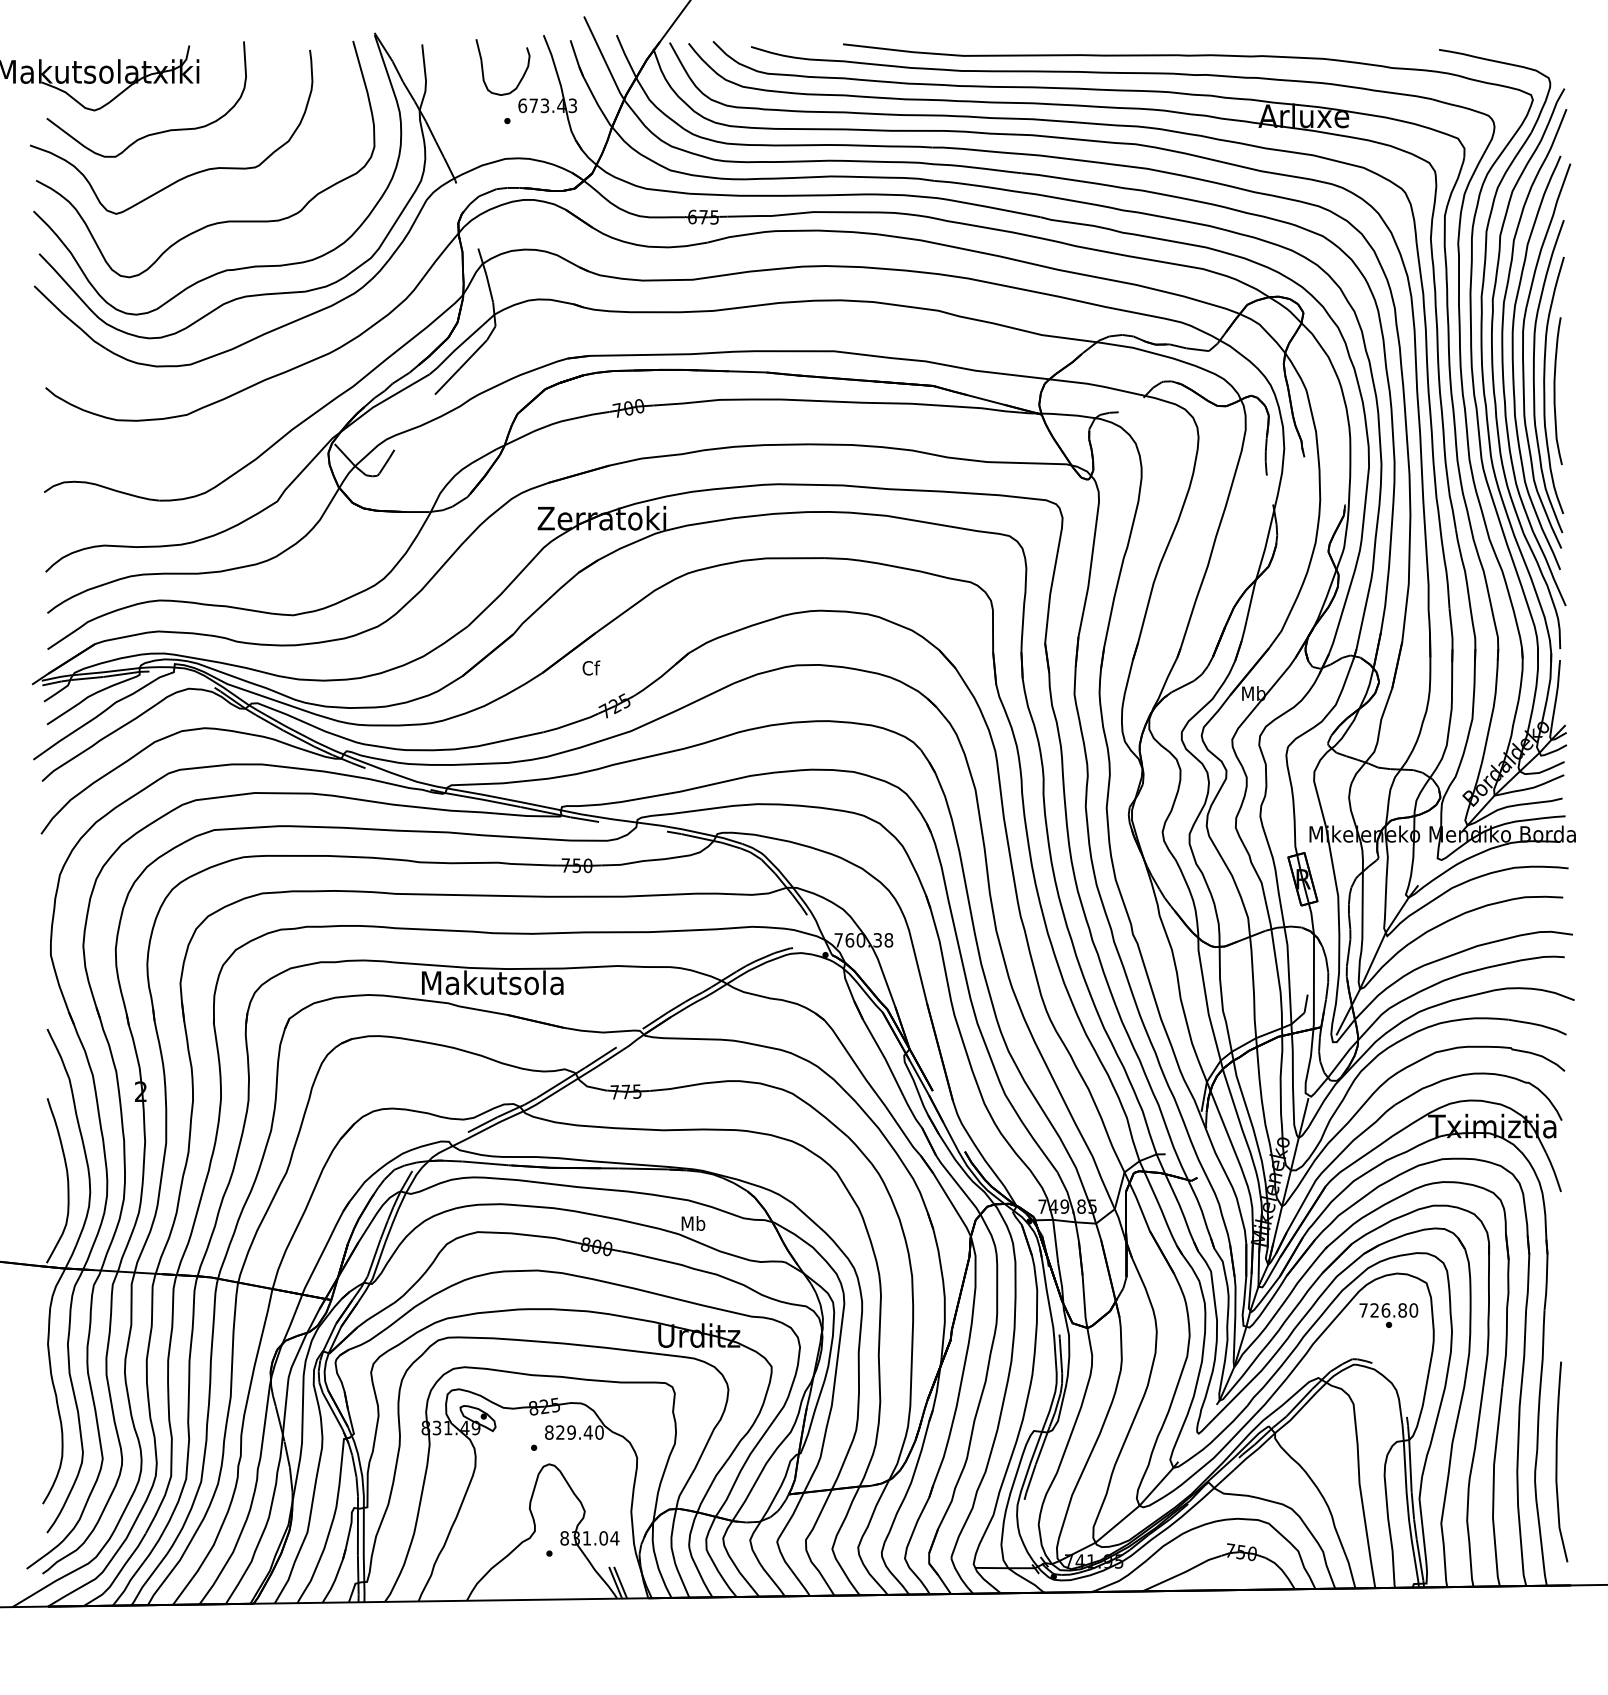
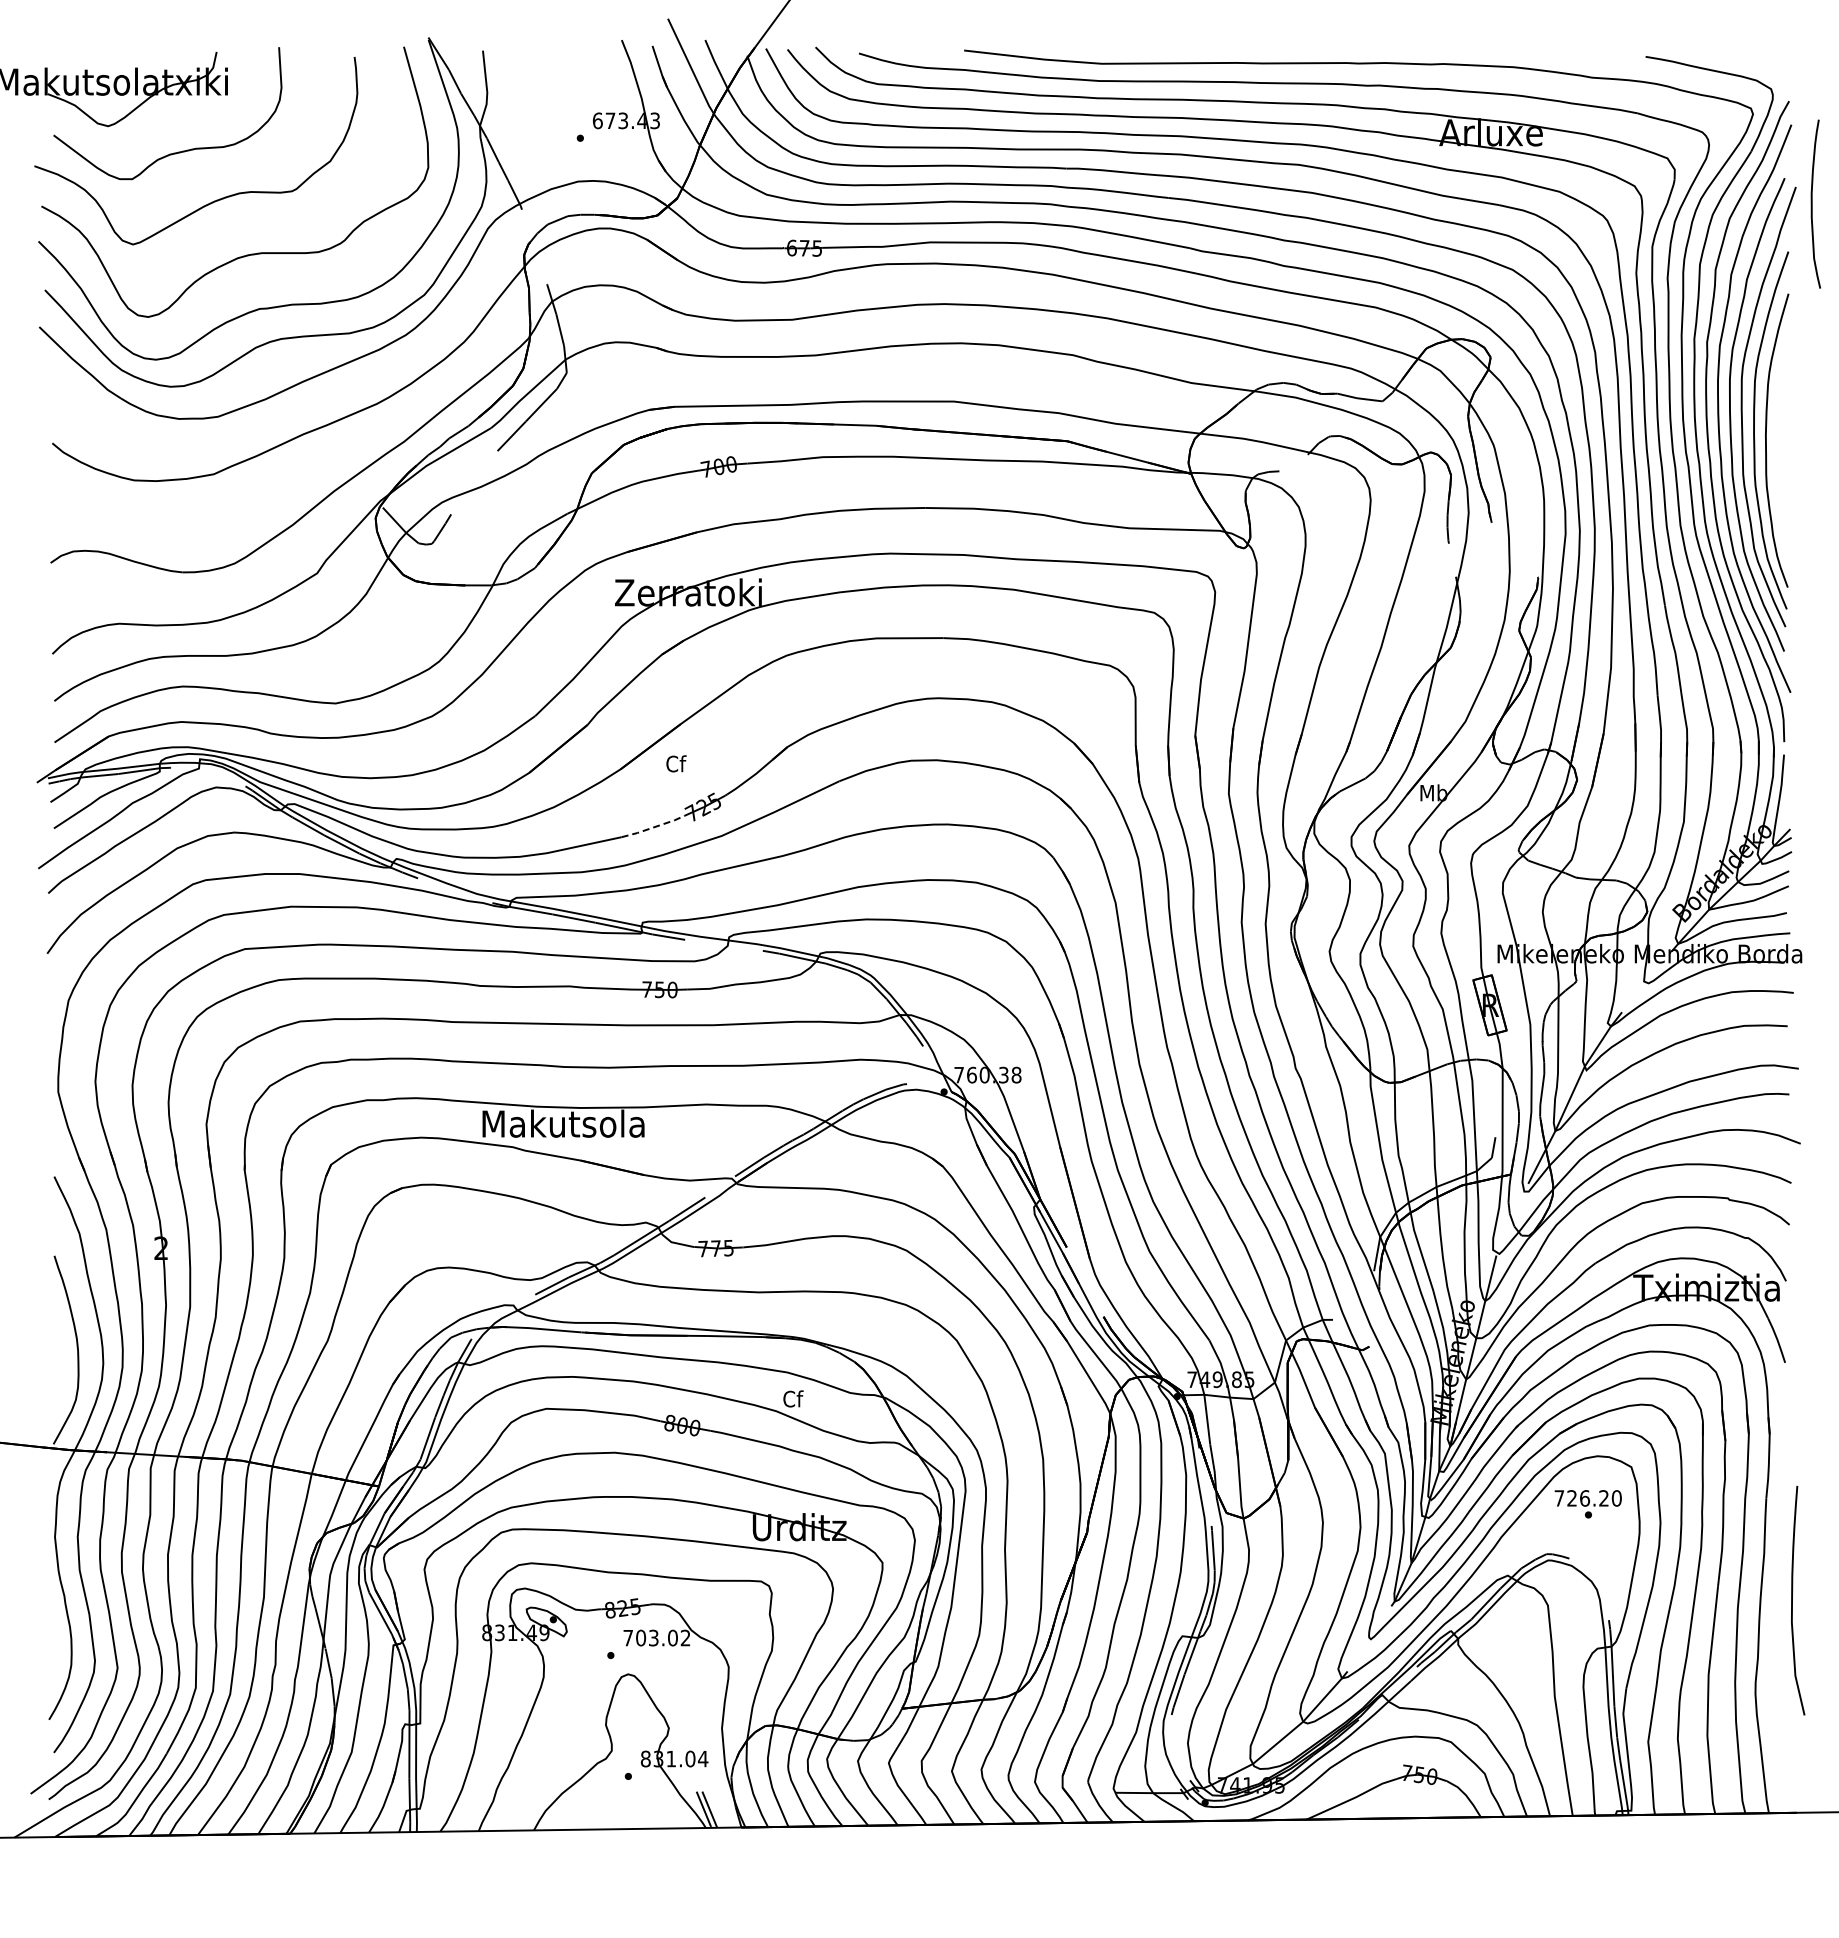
curve: (483, 67) -> (552, 76), removed
curve: (1555, 390) -> (1812, 203), moved
line: (571, 723) -> (653, 827), solid -> dashed
text: (692, 1223) -> (792, 1398), Mb -> Cf
text: (1403, 1310) -> (1604, 1498), 726.80 -> 726.20
text: (574, 1432) -> (656, 1637), 829.40 -> 703.02
curve: (1556, 1461) -> (1792, 1600), moved

